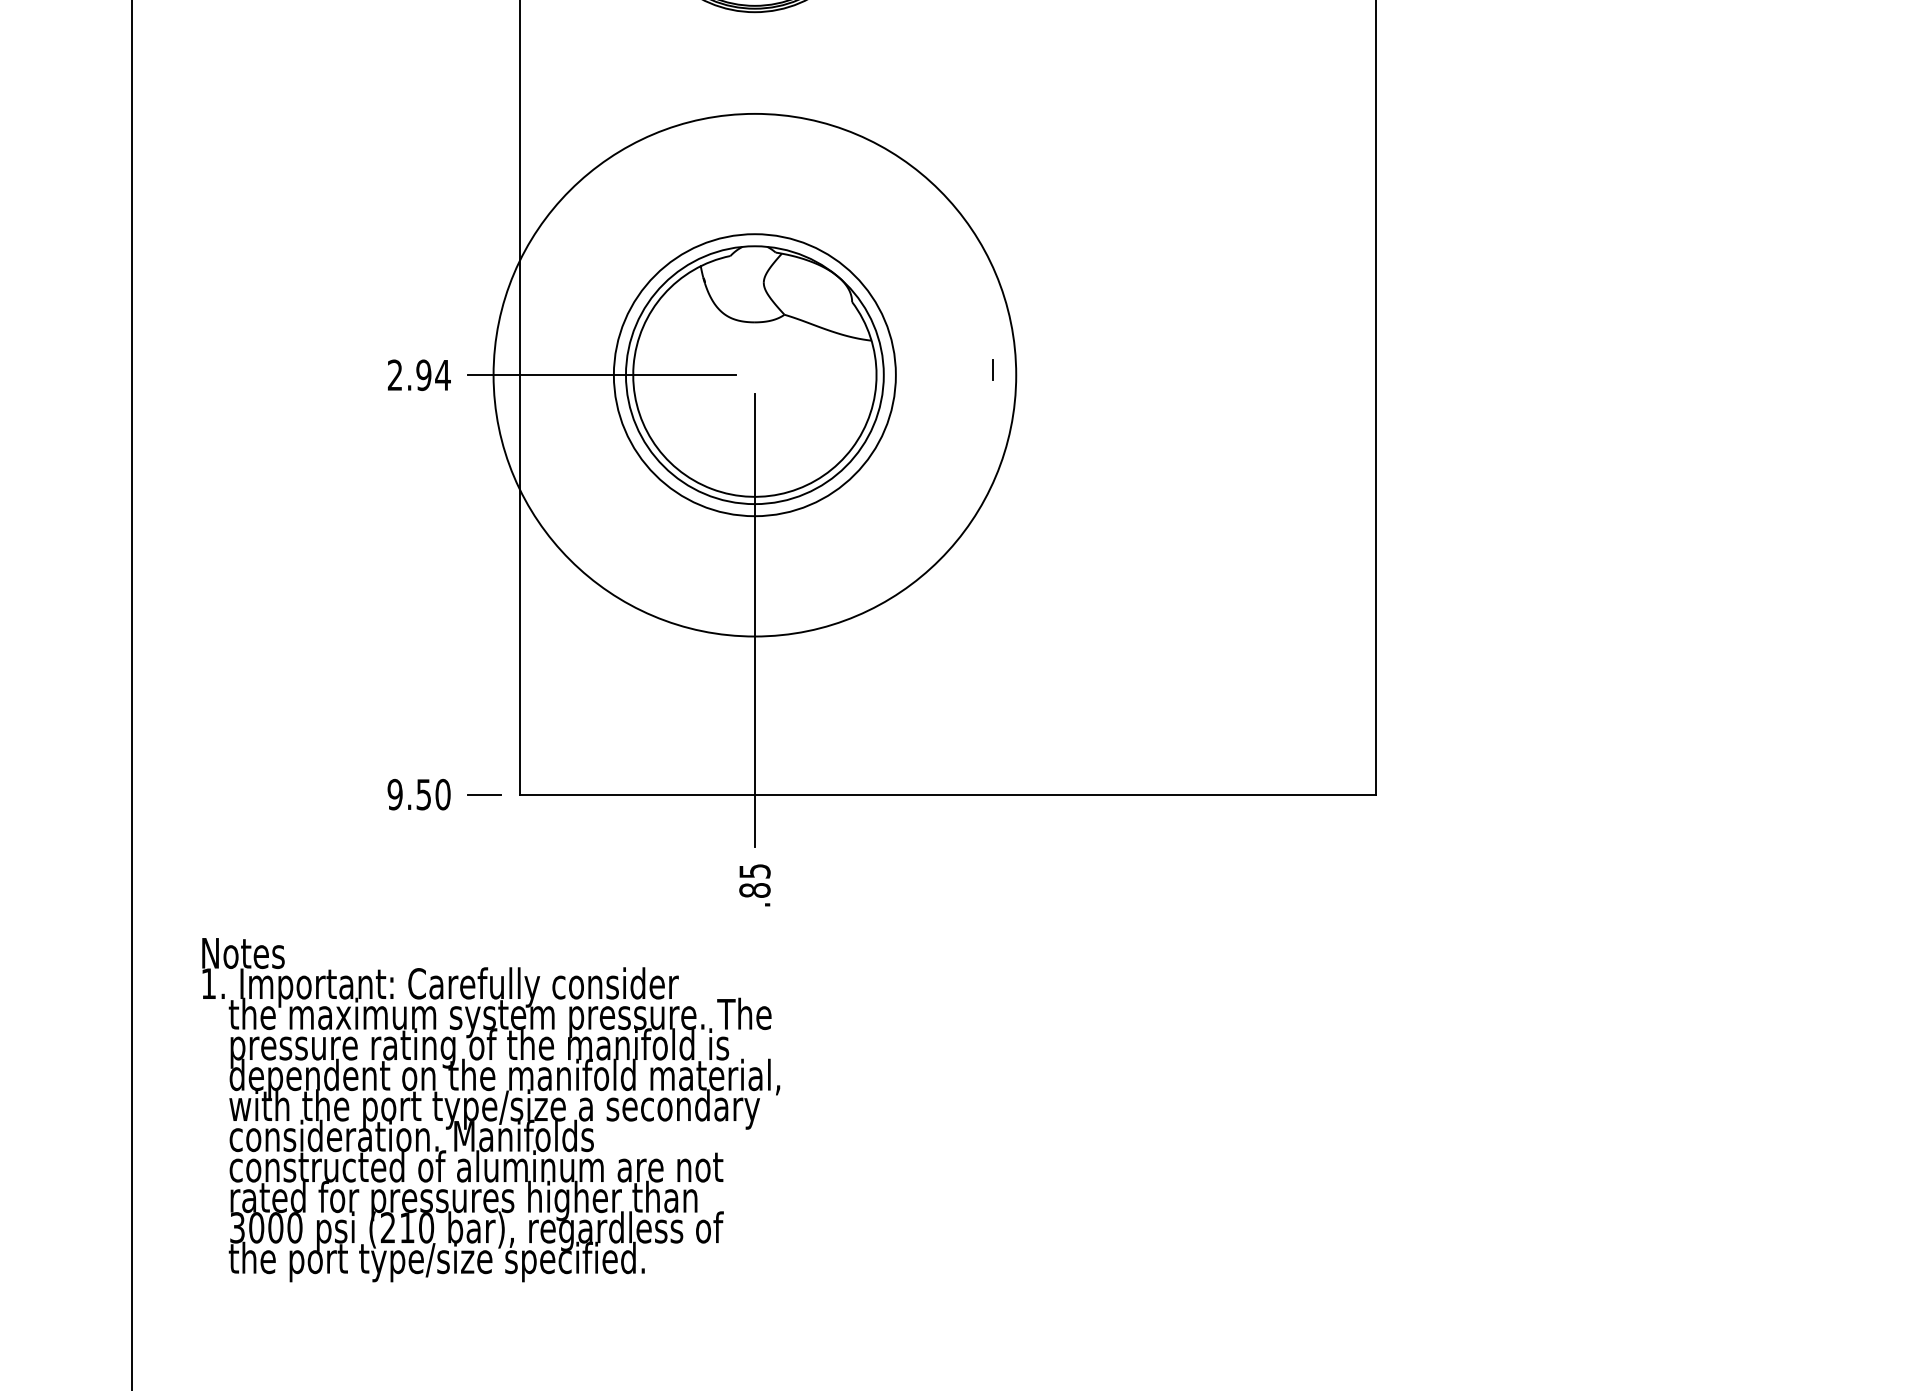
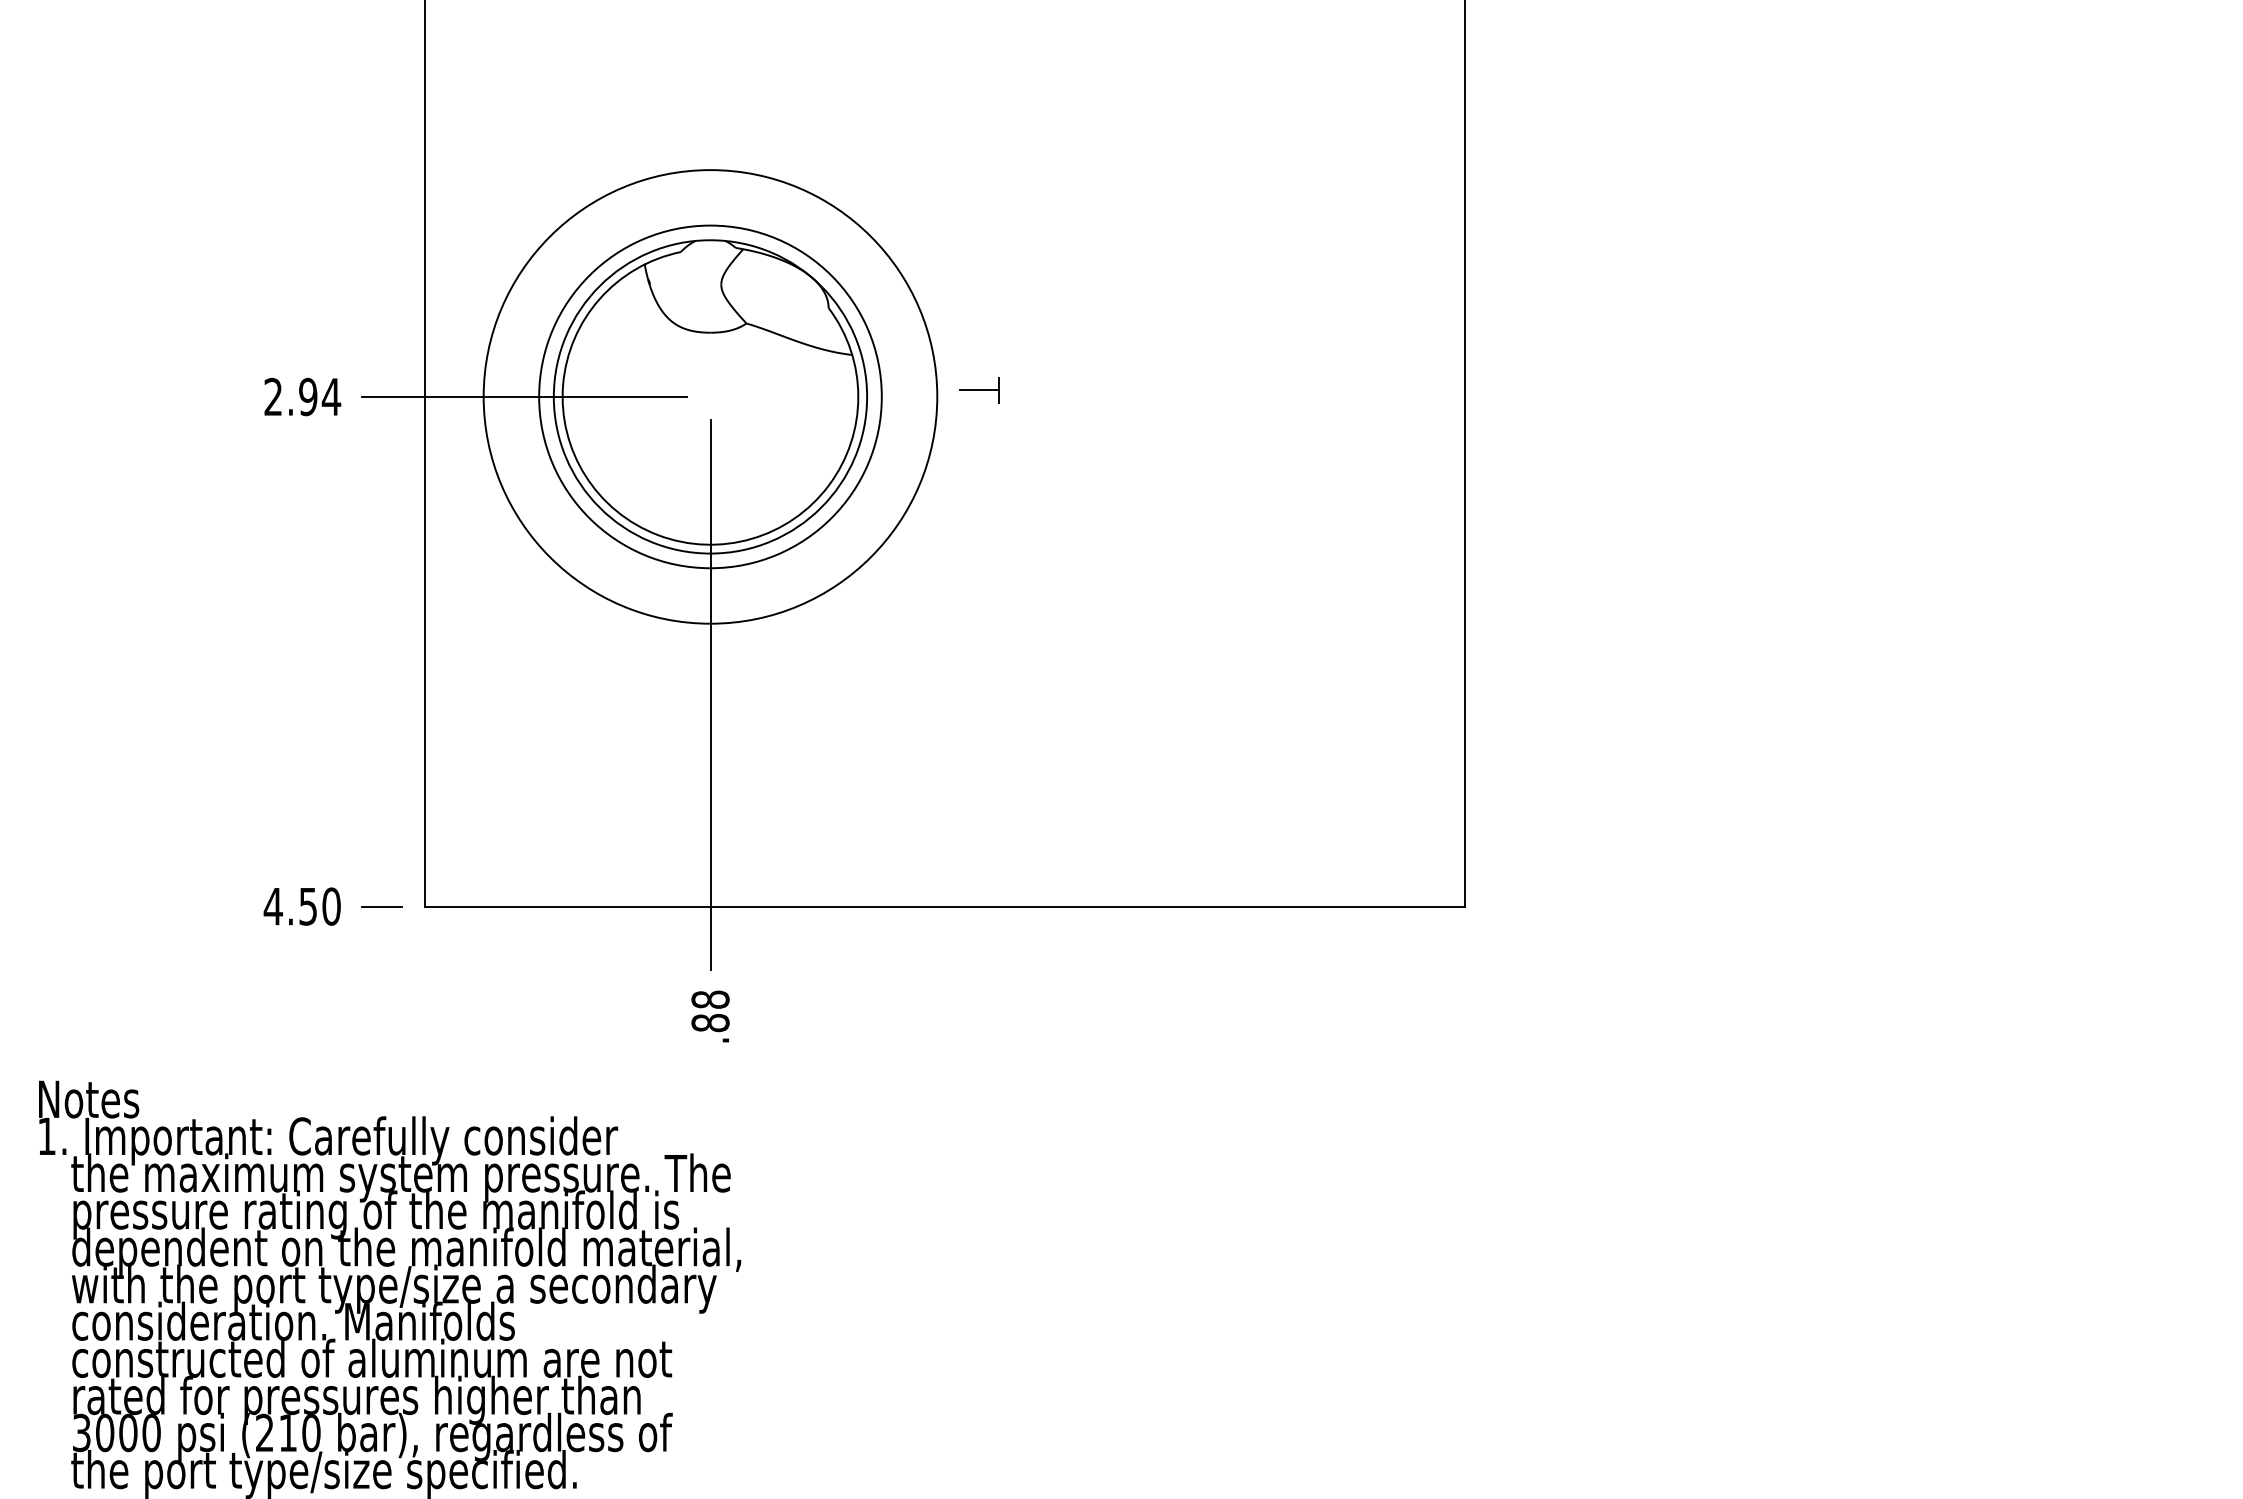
line: (976, 369) -> (979, 389), added
circle: (754, 374) -> (709, 396), size x0.71
text: (395, 794) -> (273, 906), 9.50 -> 4.50
text: (754, 870) -> (709, 998), .85 -> .88

